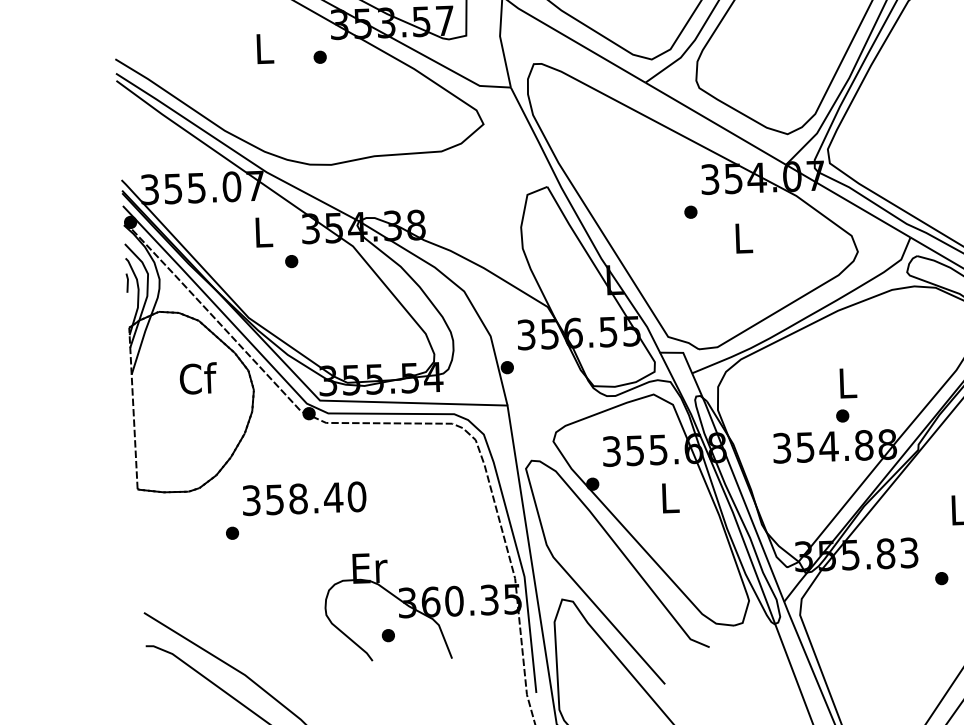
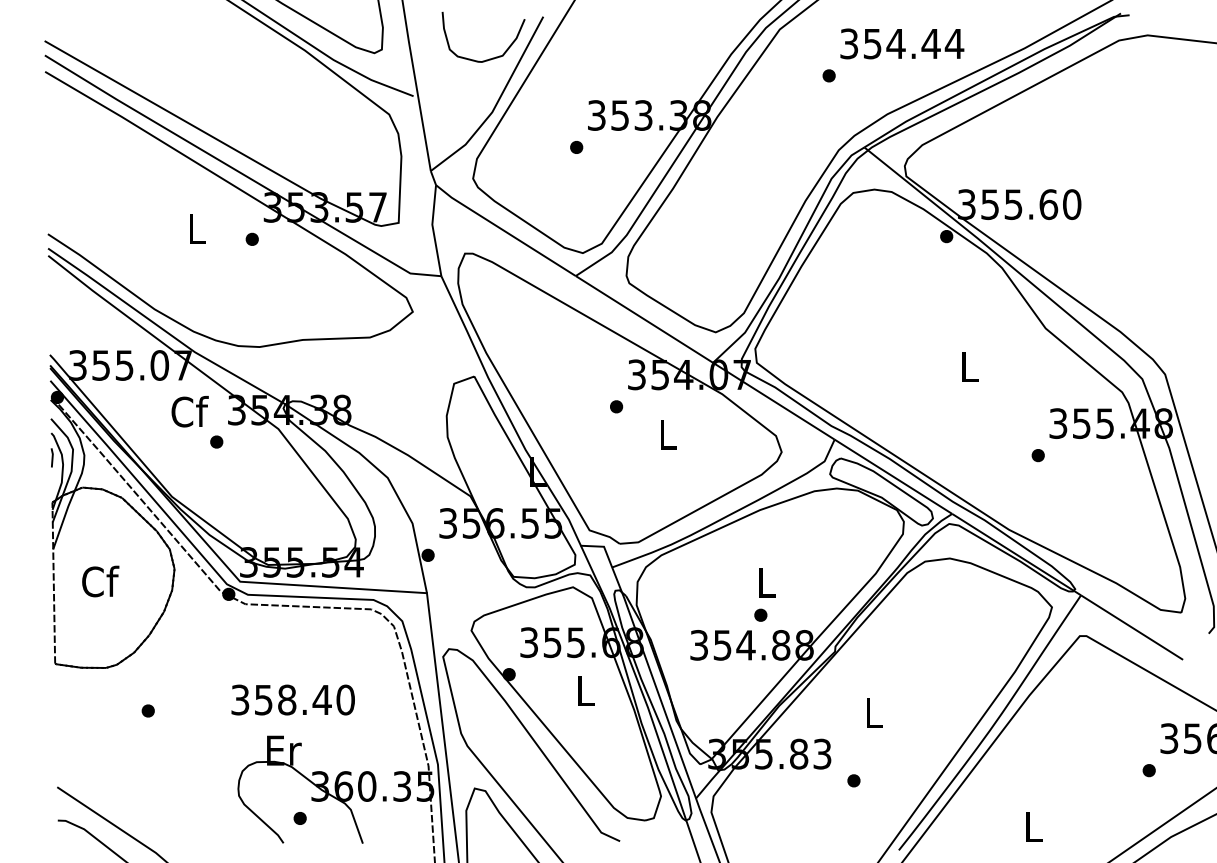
text: (263, 231) -> (189, 411), L -> Cf
text: (198, 378) -> (100, 581), moved
text: (303, 498) -> (292, 699), moved

